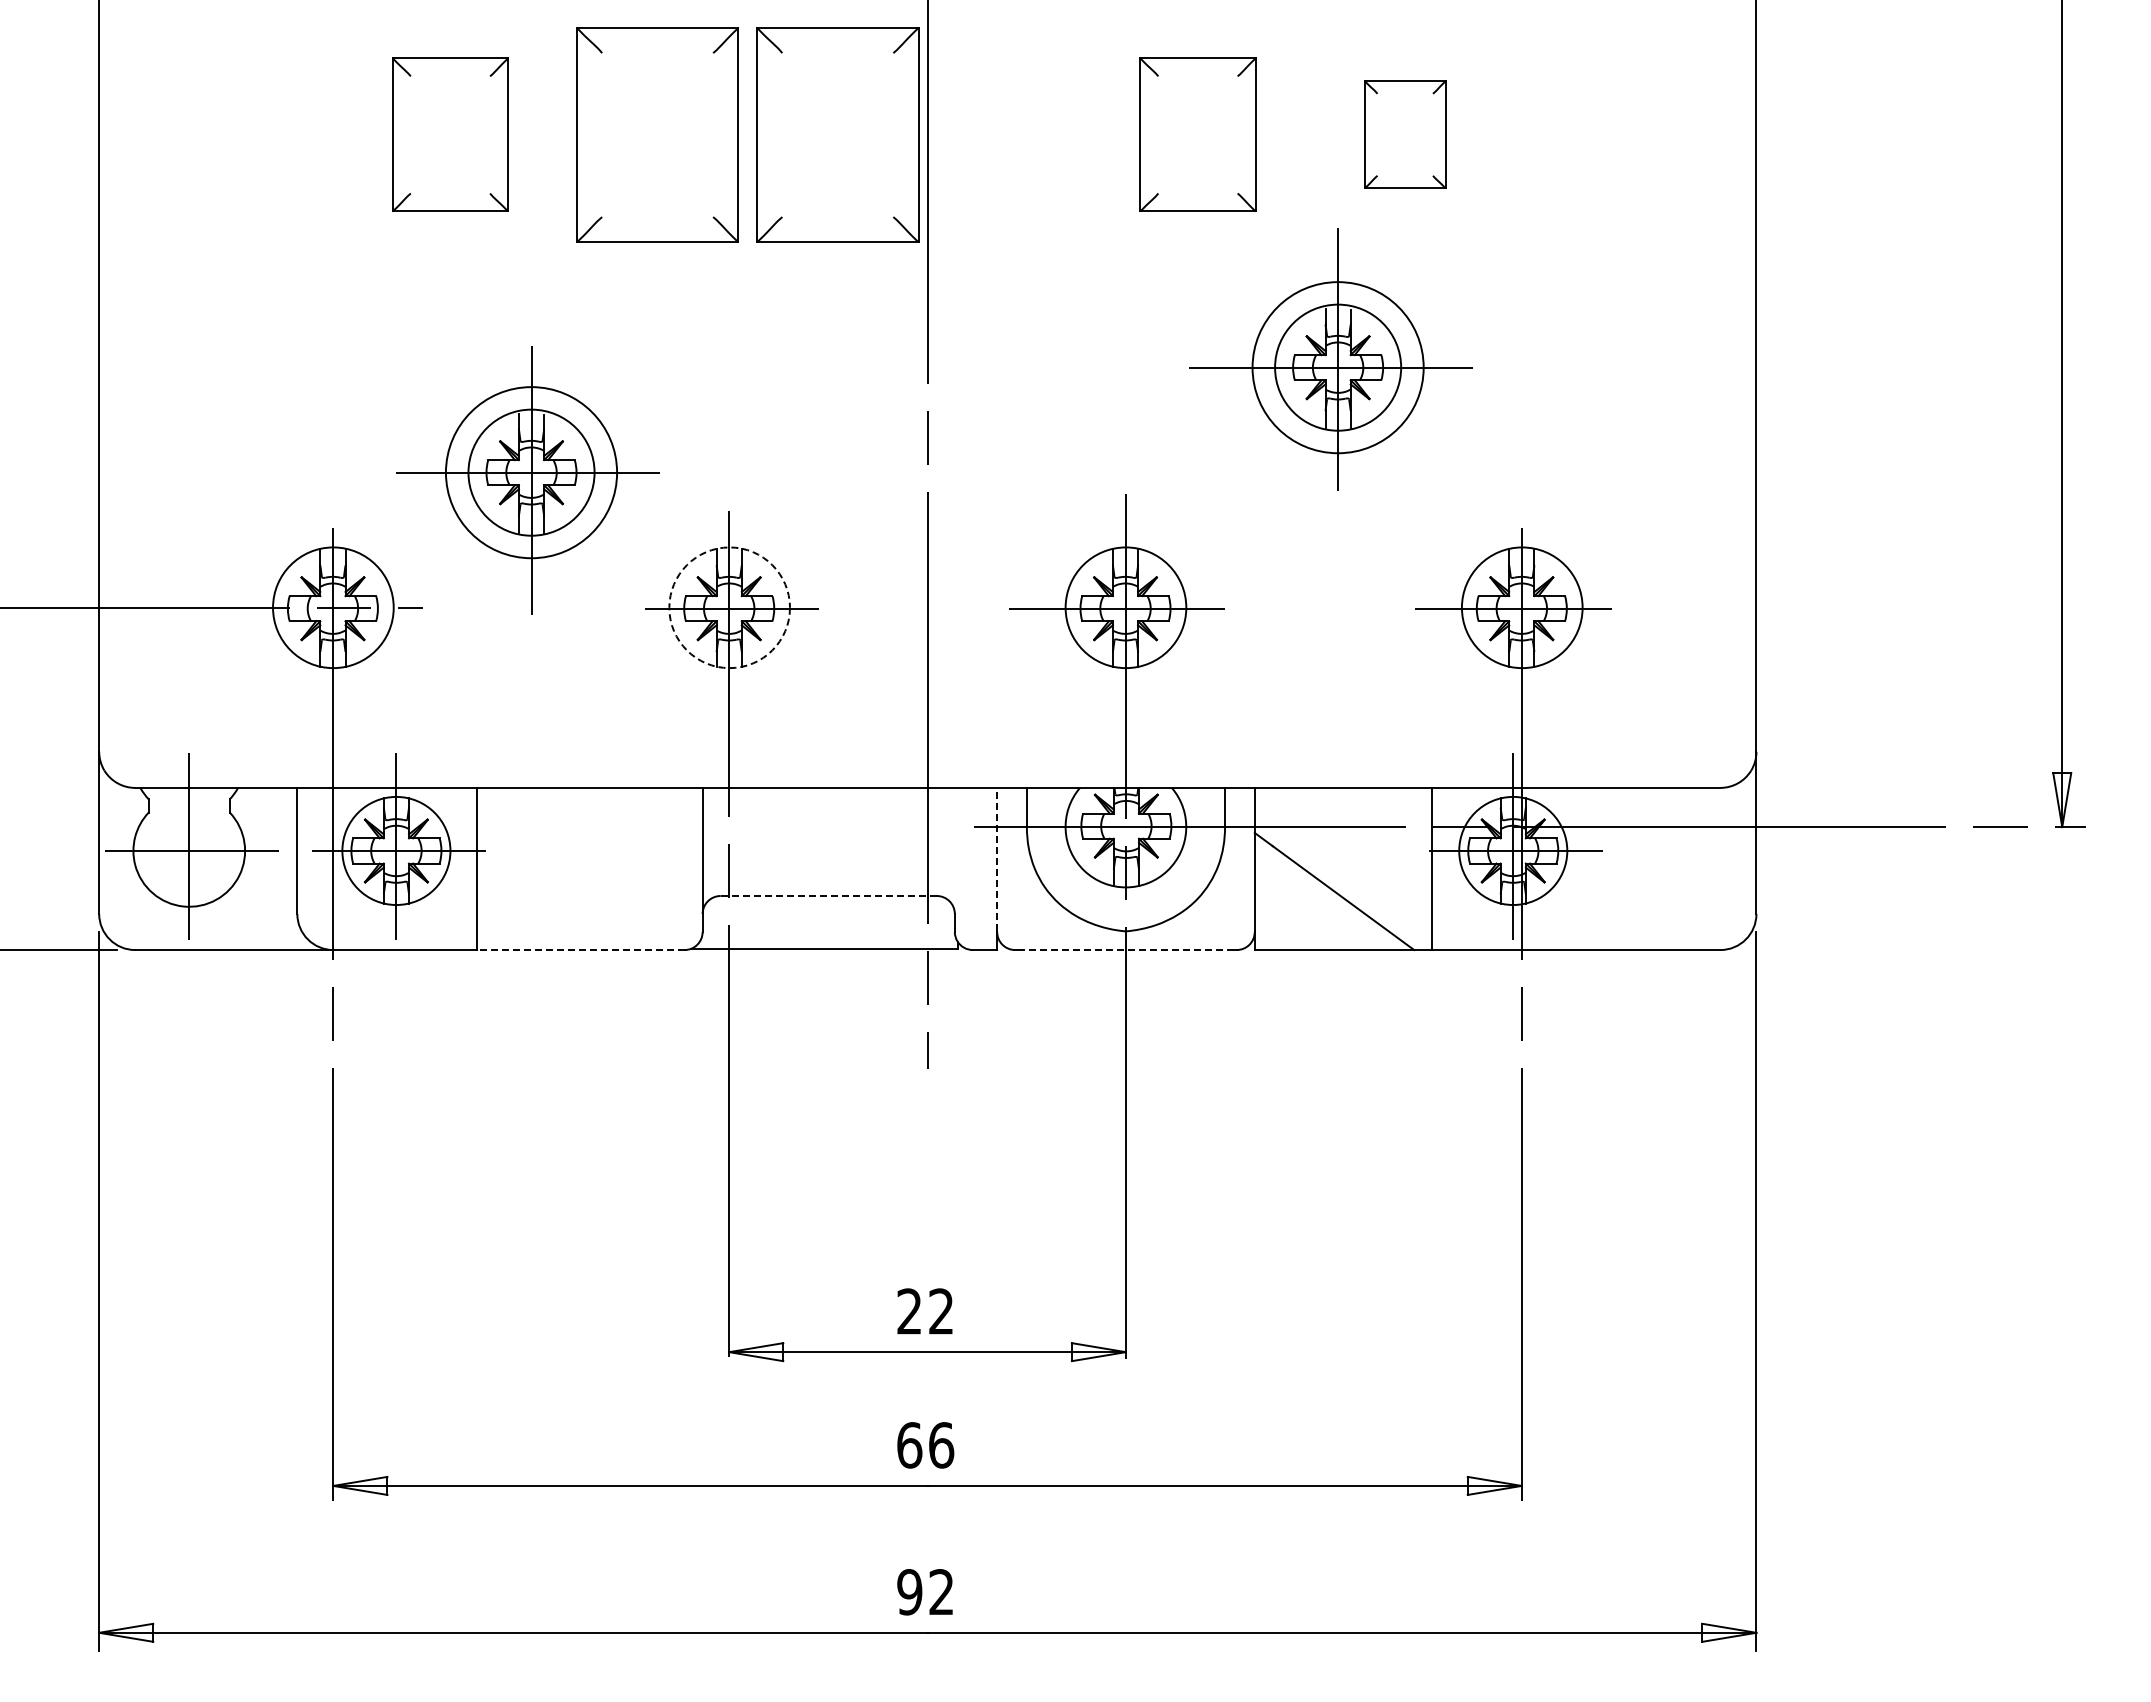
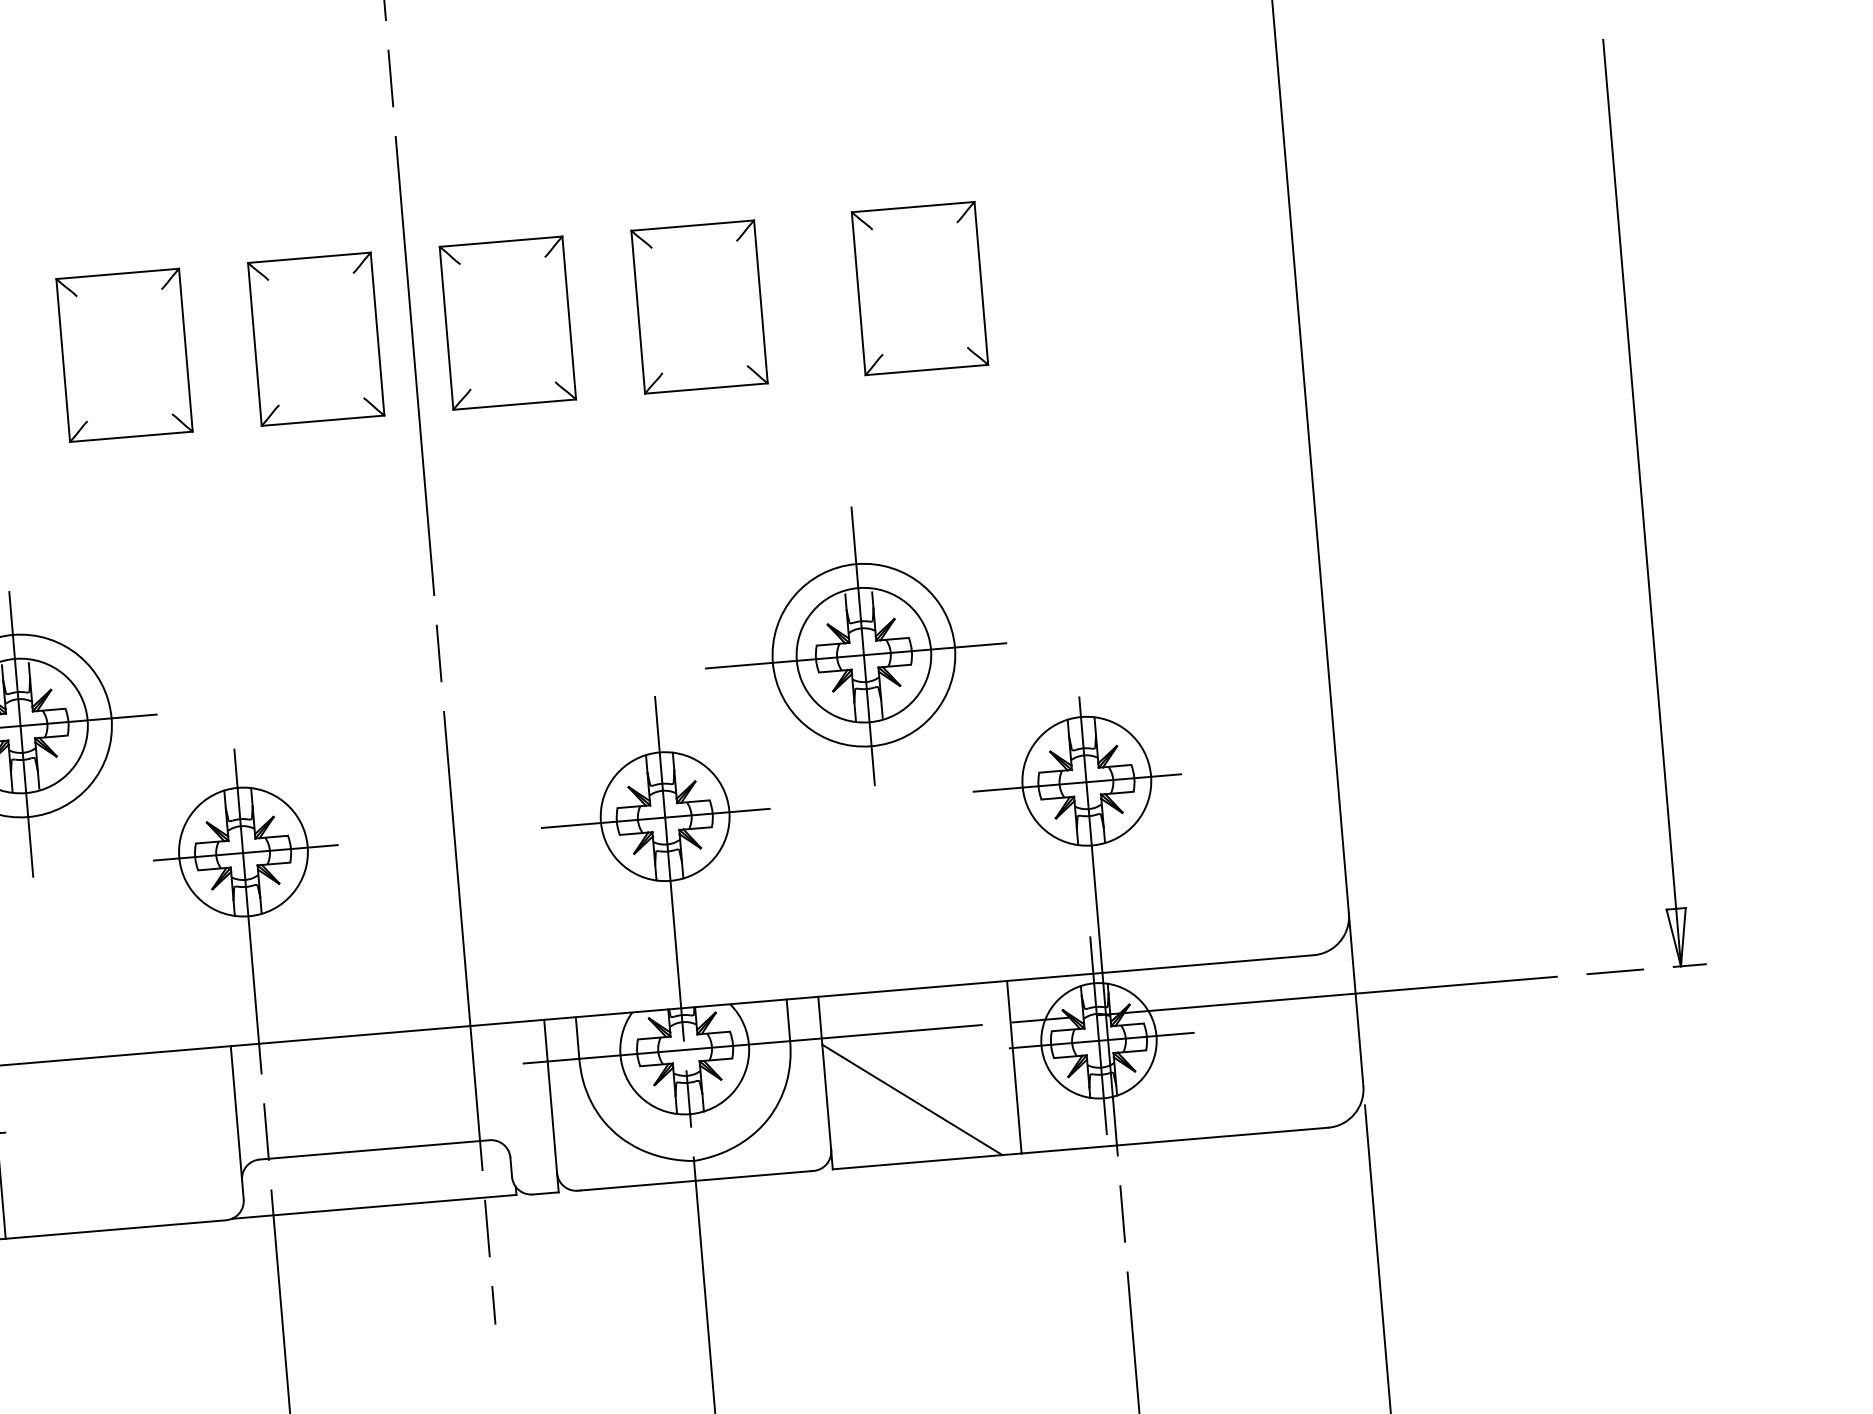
part: (657, 134) -> (124, 354), size x0.71
part: (837, 134) -> (315, 338), size x0.71
part: (1017, 134) -> (507, 322), added
part: (1405, 134) -> (920, 288), size x1.43
part: (1330, 359) -> (855, 647), moved
circle: (729, 607) -> (243, 851), dashed -> solid
line: (997, 859) -> (550, 1095), dashed -> solid
line: (829, 896) -> (375, 1150), dashed -> solid
line: (581, 950) -> (116, 1229), dashed -> solid
line: (1125, 950) -> (695, 1181), dashed -> solid

